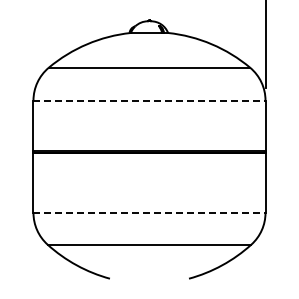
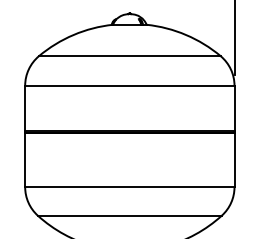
line: (150, 100) -> (130, 85), dashed -> solid
line: (150, 212) -> (130, 186), dashed -> solid

